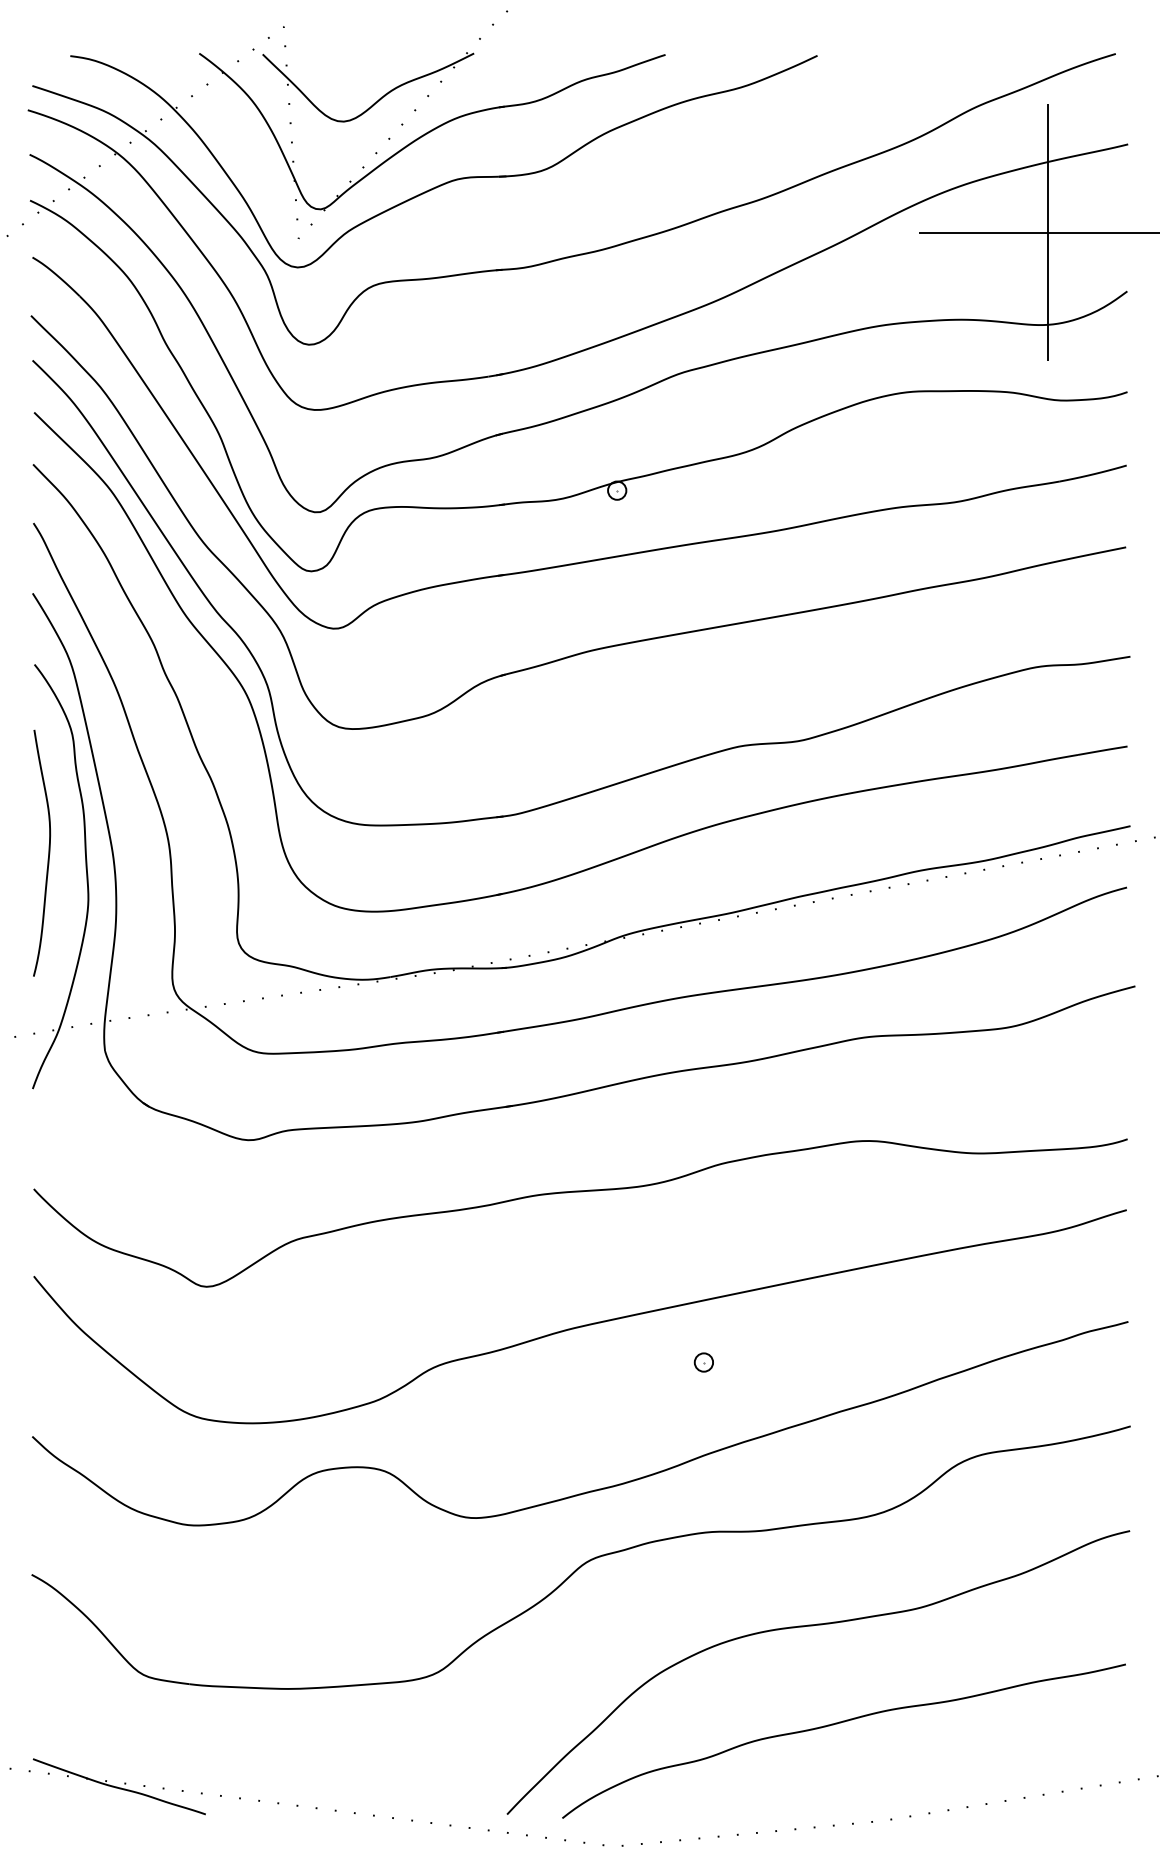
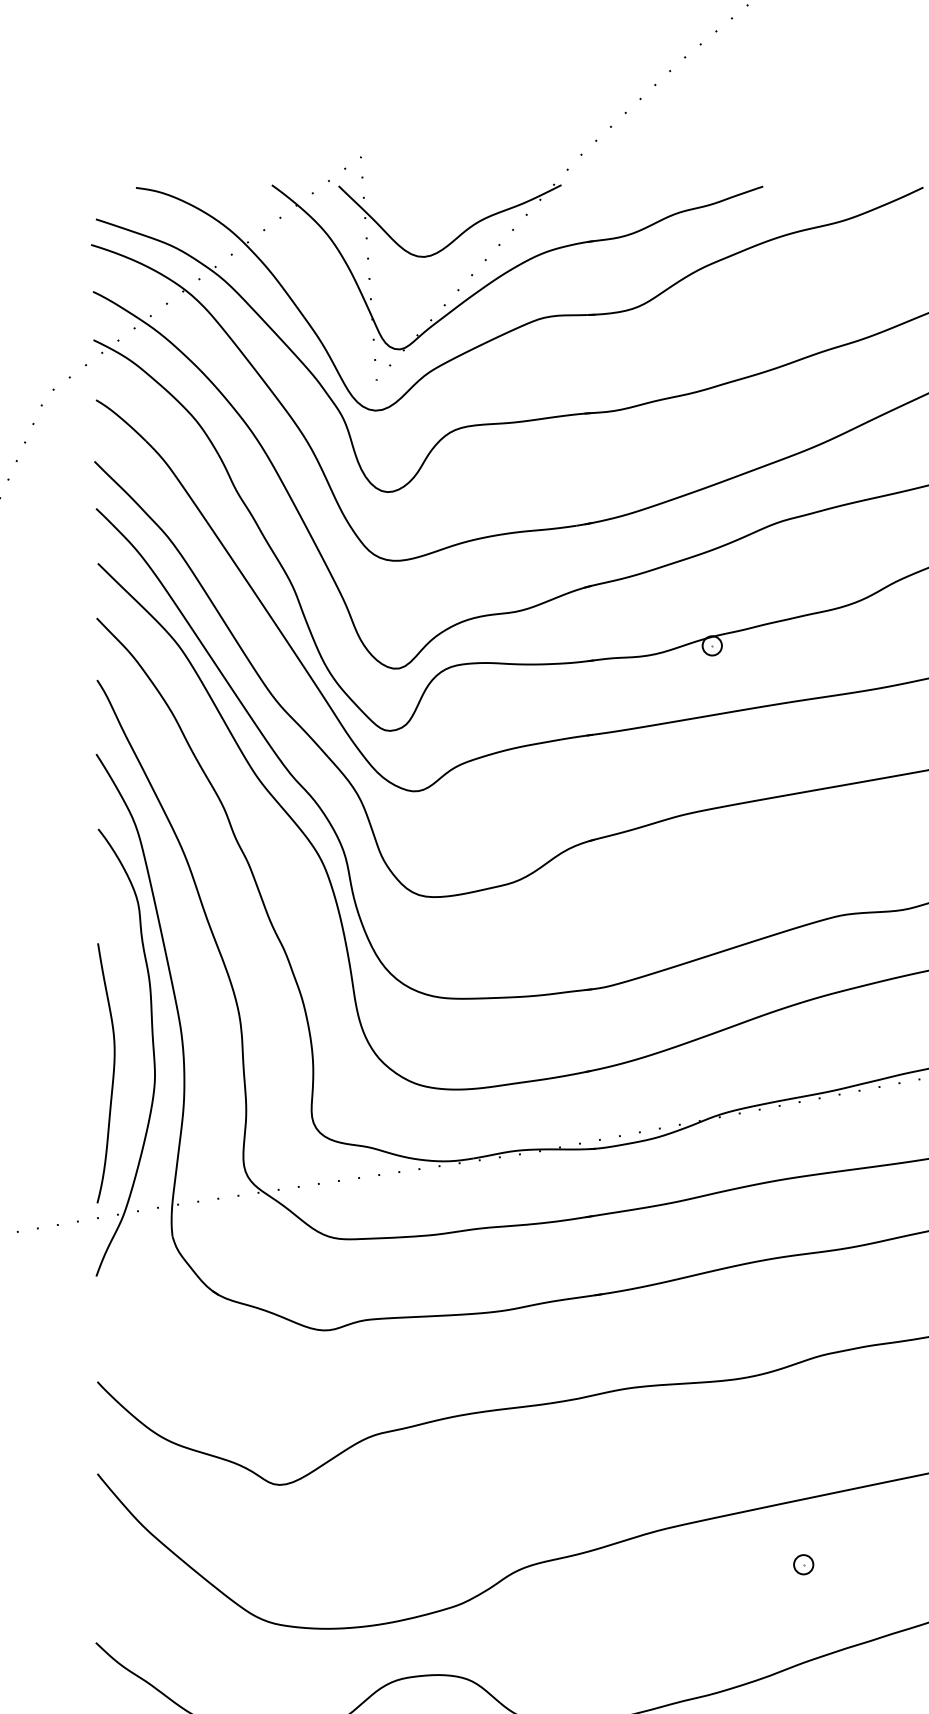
curve: (48, 852) -> (112, 1072), moved

